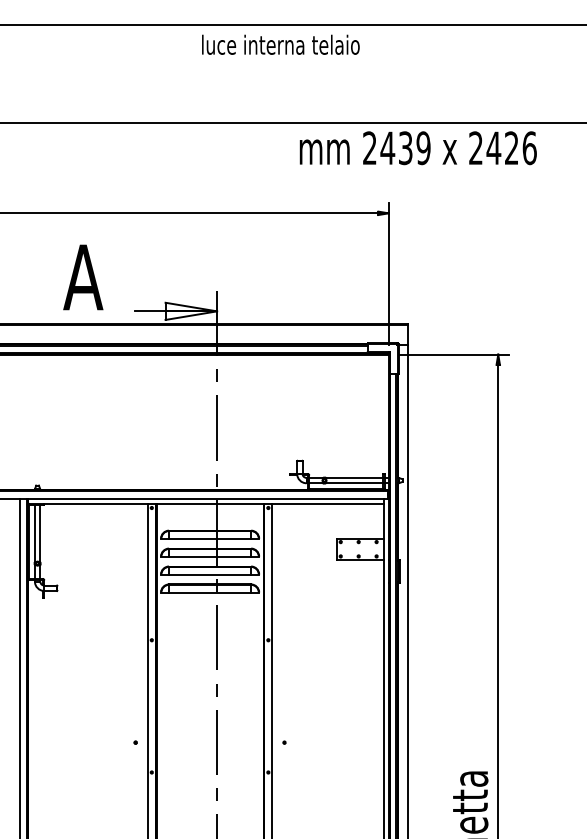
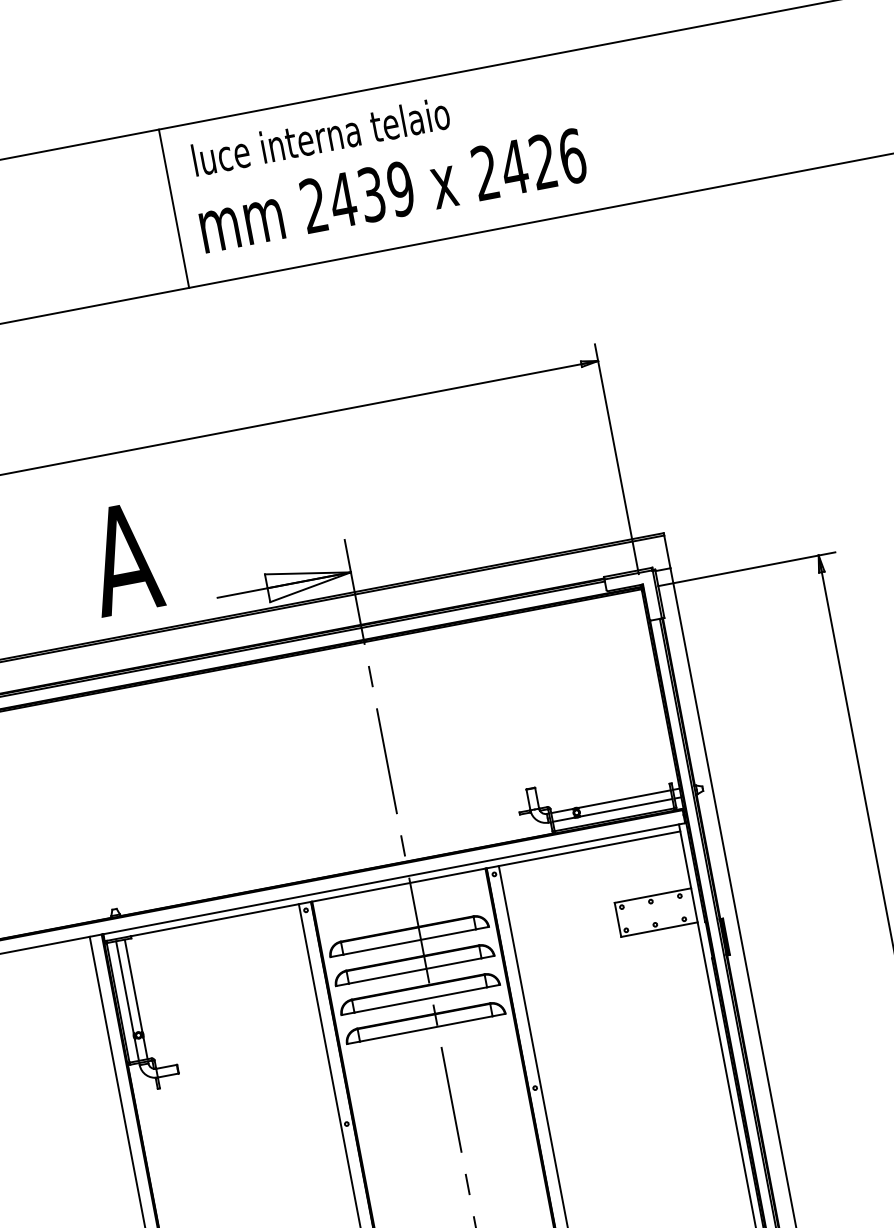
text: (280, 44) -> (320, 136), moved
line: (152, 74) -> (173, 209), added
text: (417, 148) -> (391, 191), moved

